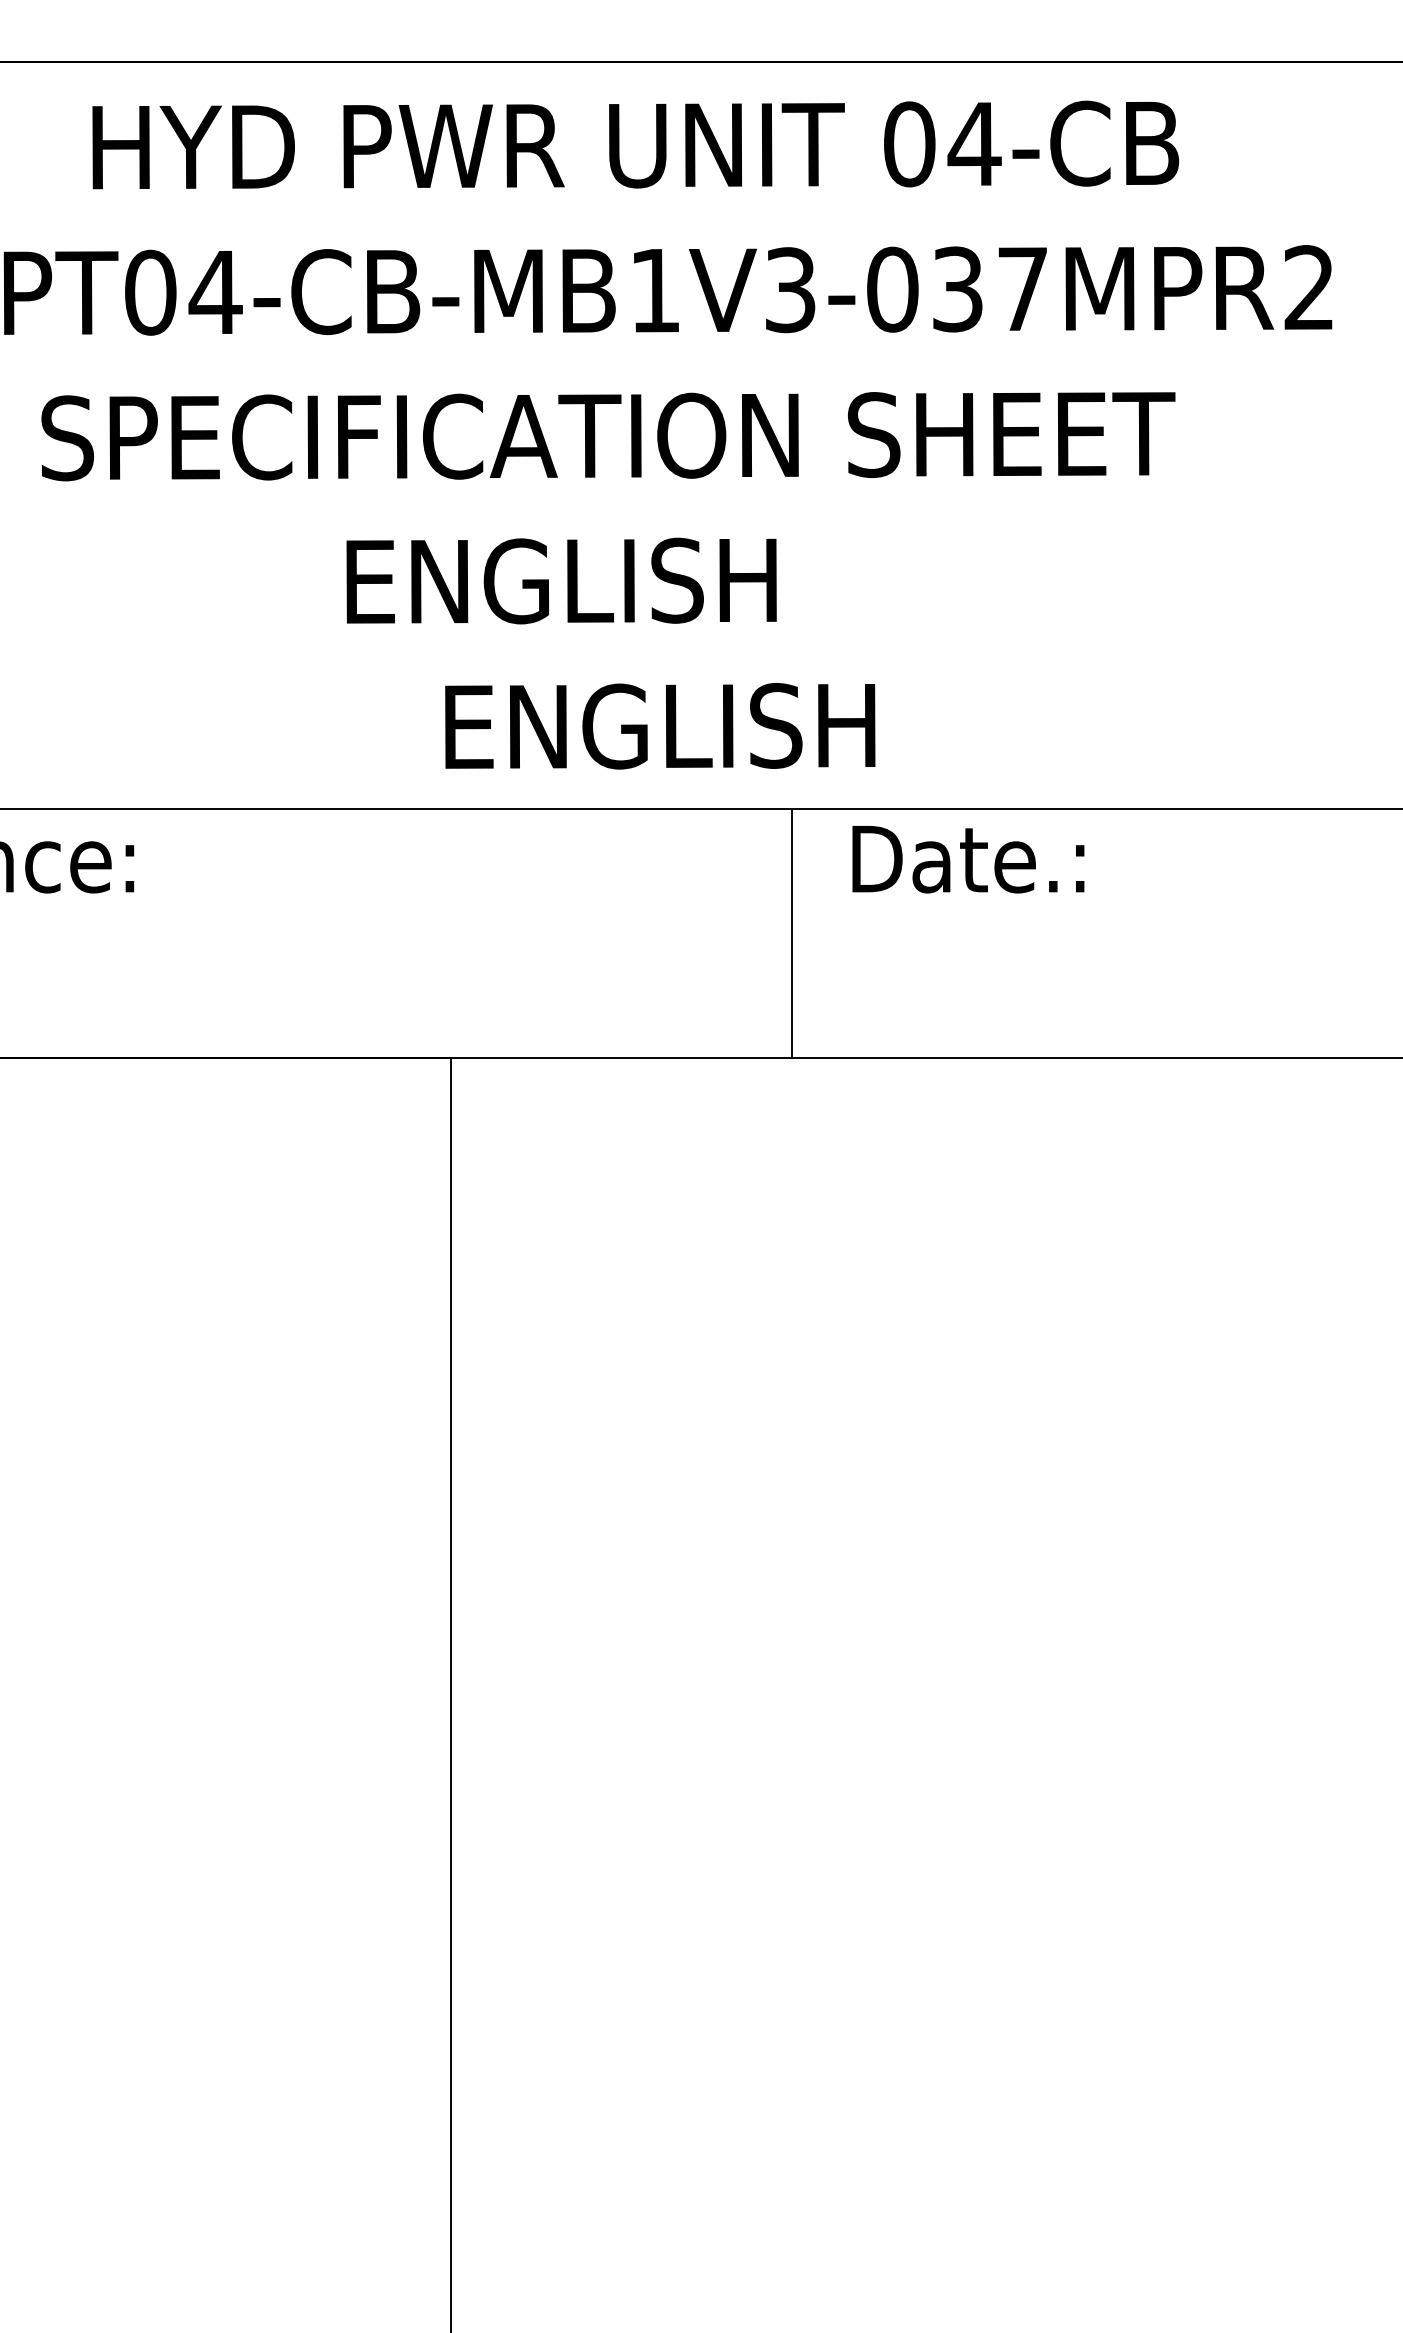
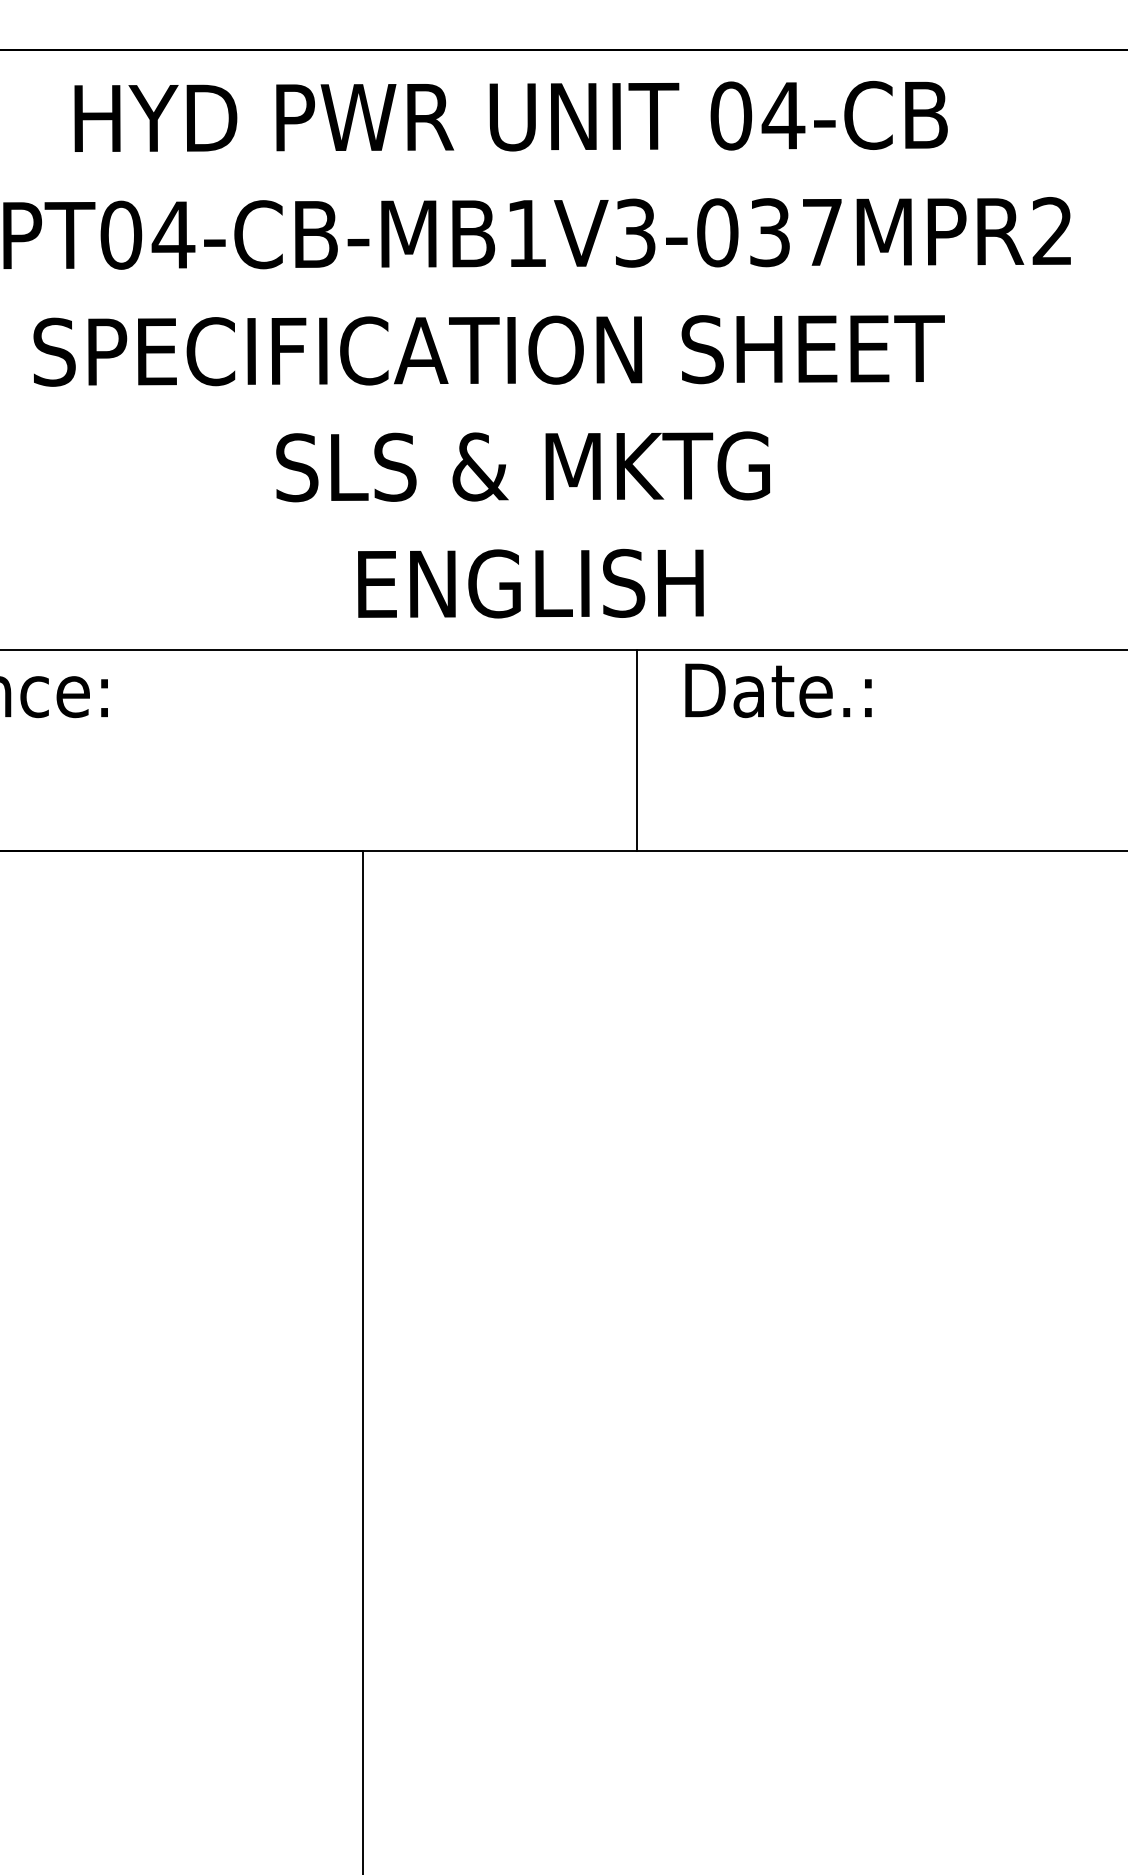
text: (650, 580) -> (523, 466), ENGLISH -> SLS & MKTG

